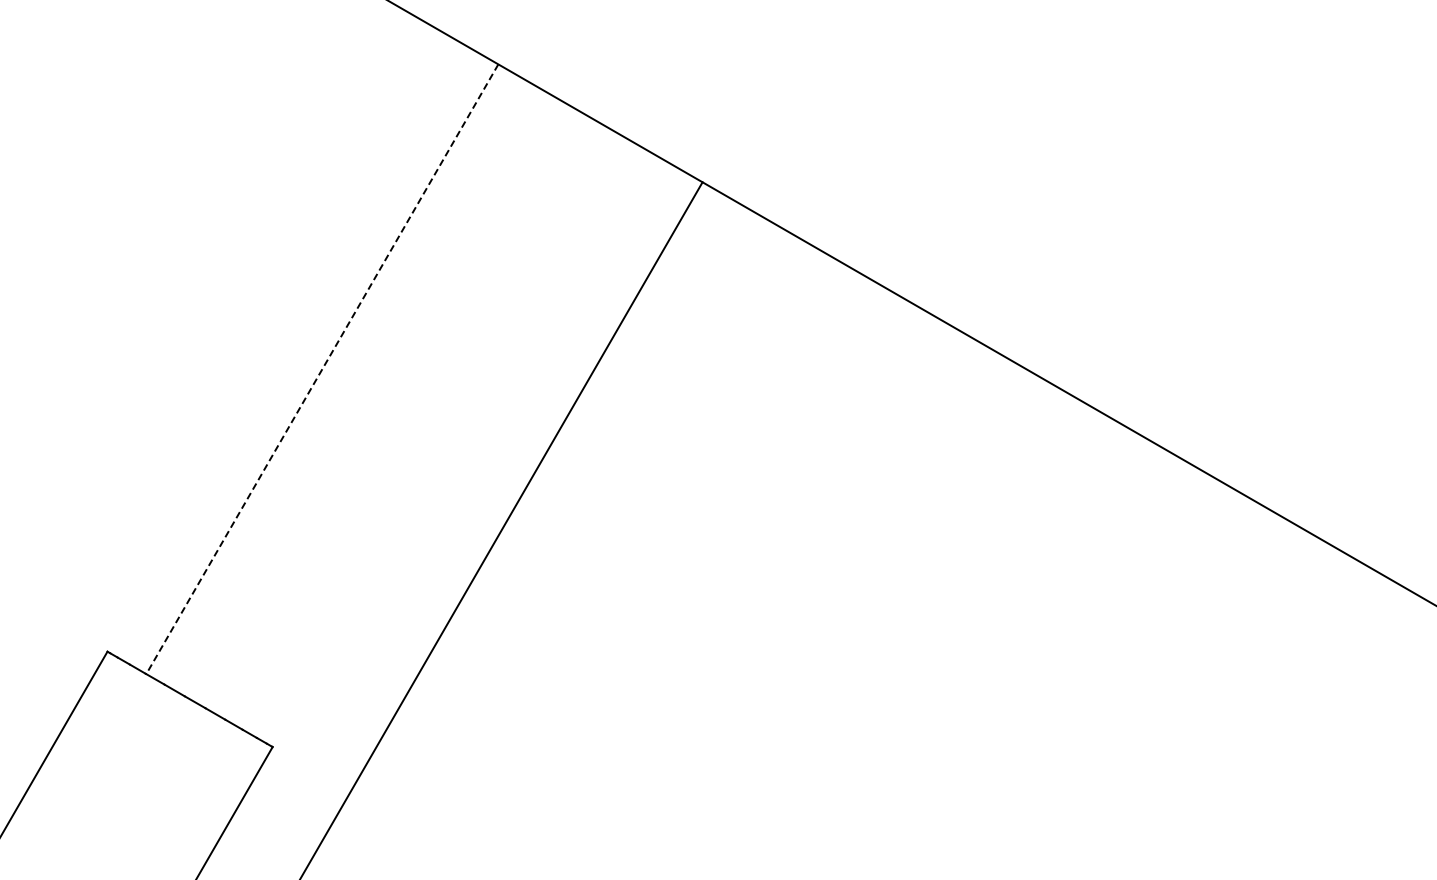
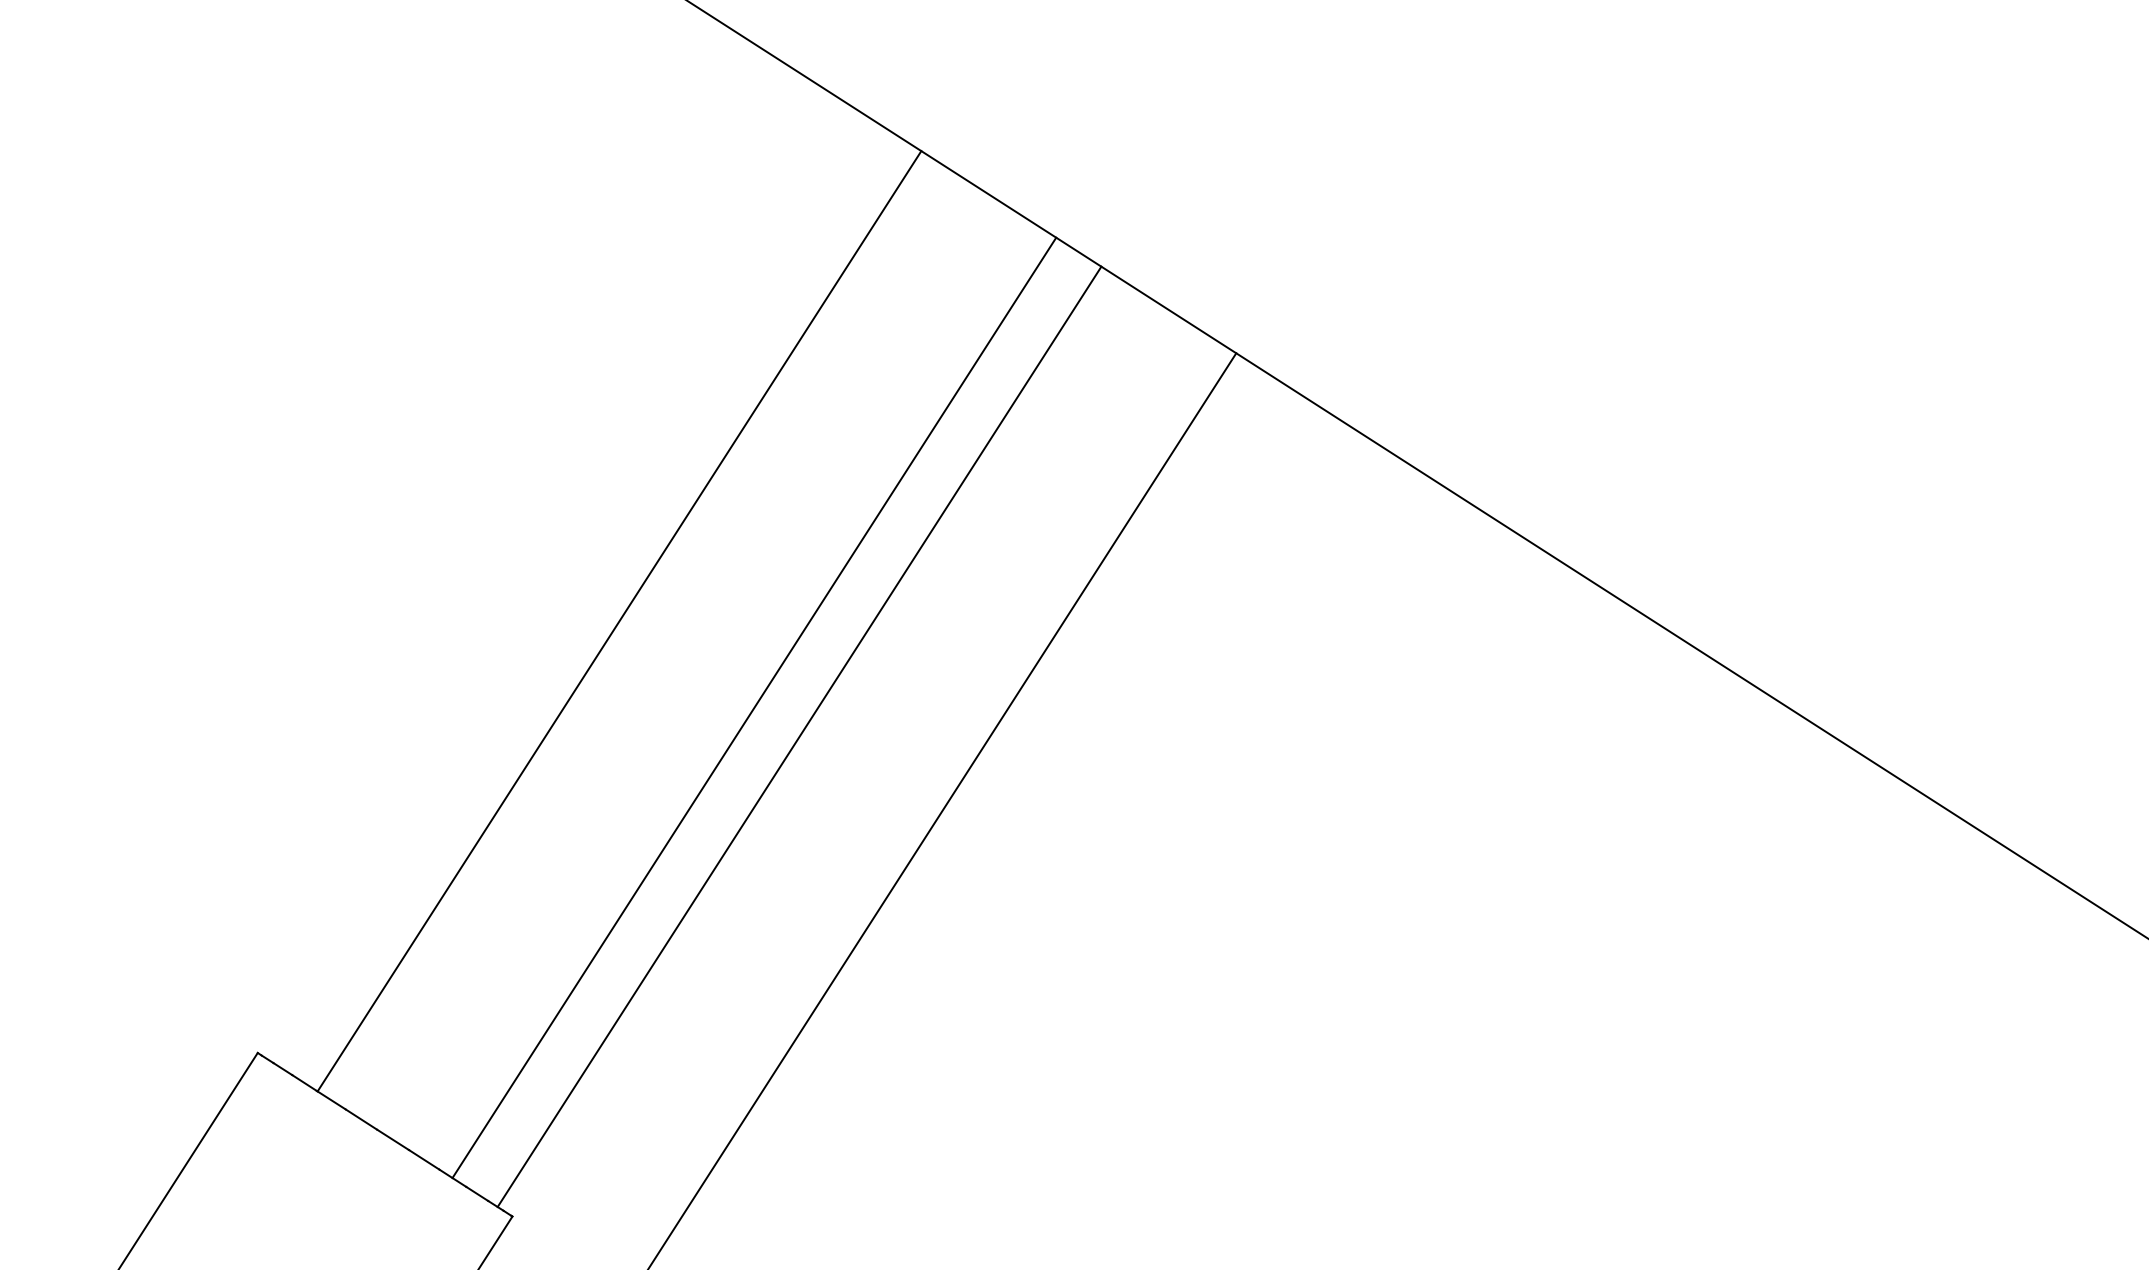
line: (322, 369) -> (619, 621), dashed -> solid
line: (409, 419) -> (753, 707), added
line: (439, 436) -> (800, 736), added

